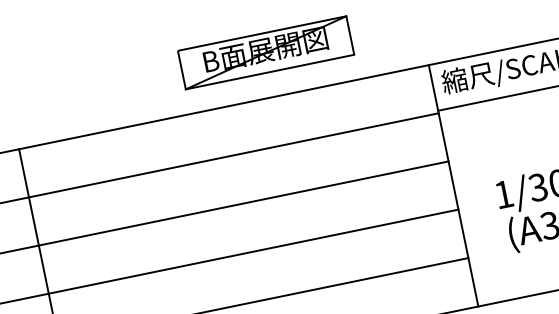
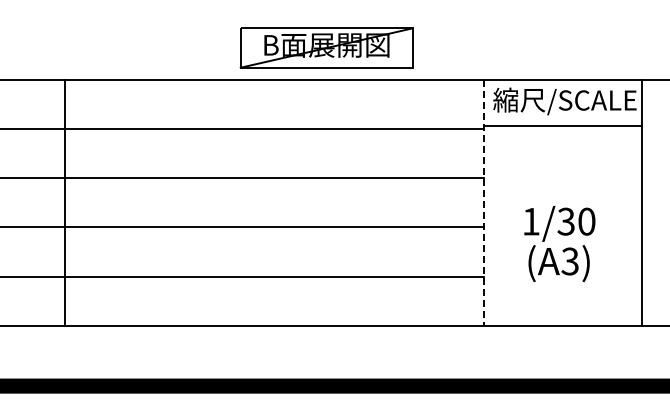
part: (265, 52) -> (326, 47), moved
line: (453, 186) -> (483, 203), solid -> dashed

